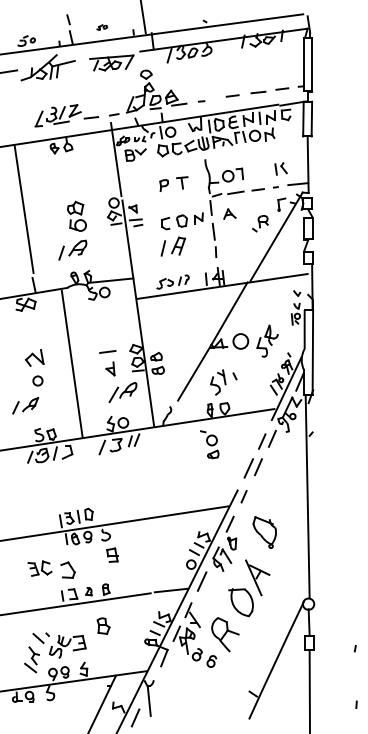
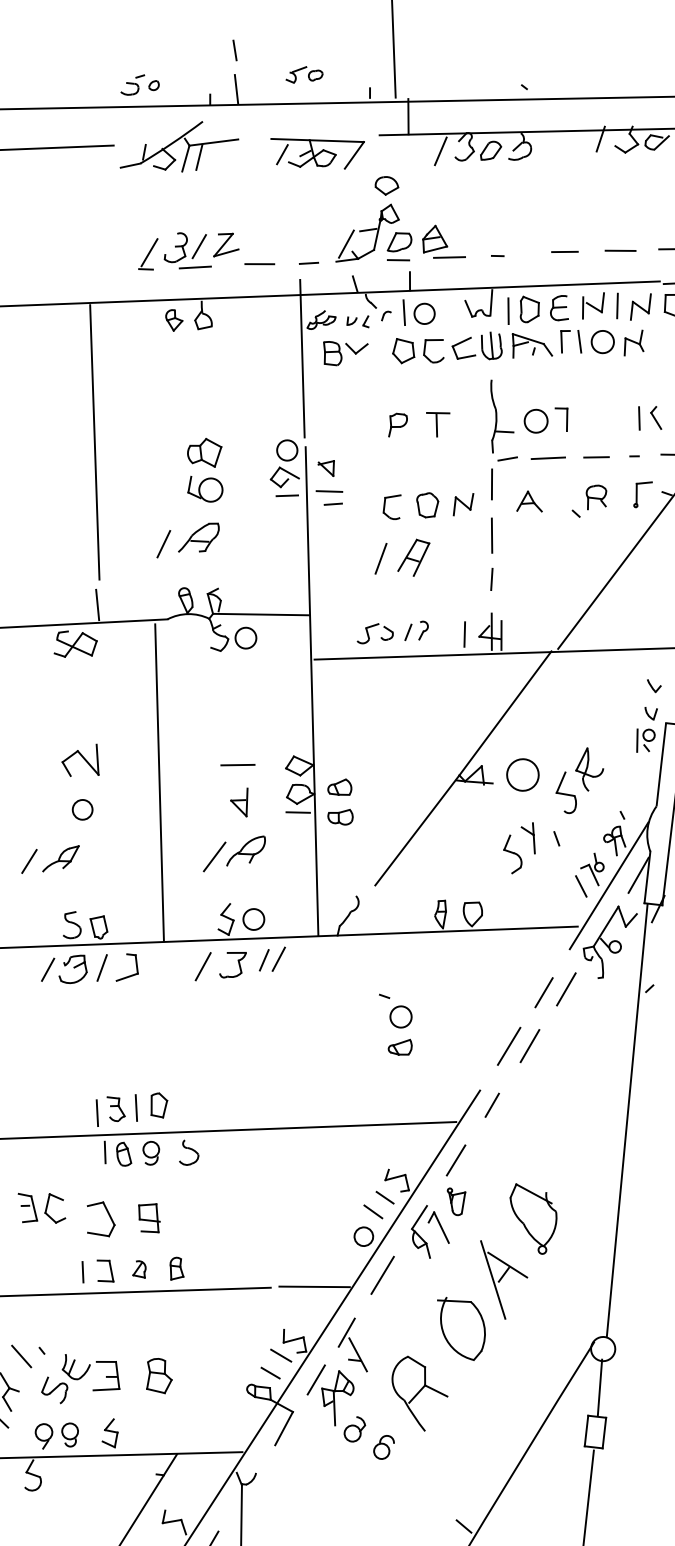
part: (102, 27) -> (305, 75), size x1.67
part: (260, 223) -> (589, 501), moved
part: (223, 382) -> (530, 849), moved
part: (122, 392) -> (233, 853), moved
part: (209, 444) -> (394, 1024), moved
part: (264, 532) -> (531, 1219), moved
part: (112, 554) -> (149, 1216), moved
part: (103, 625) -> (159, 1374), moved

